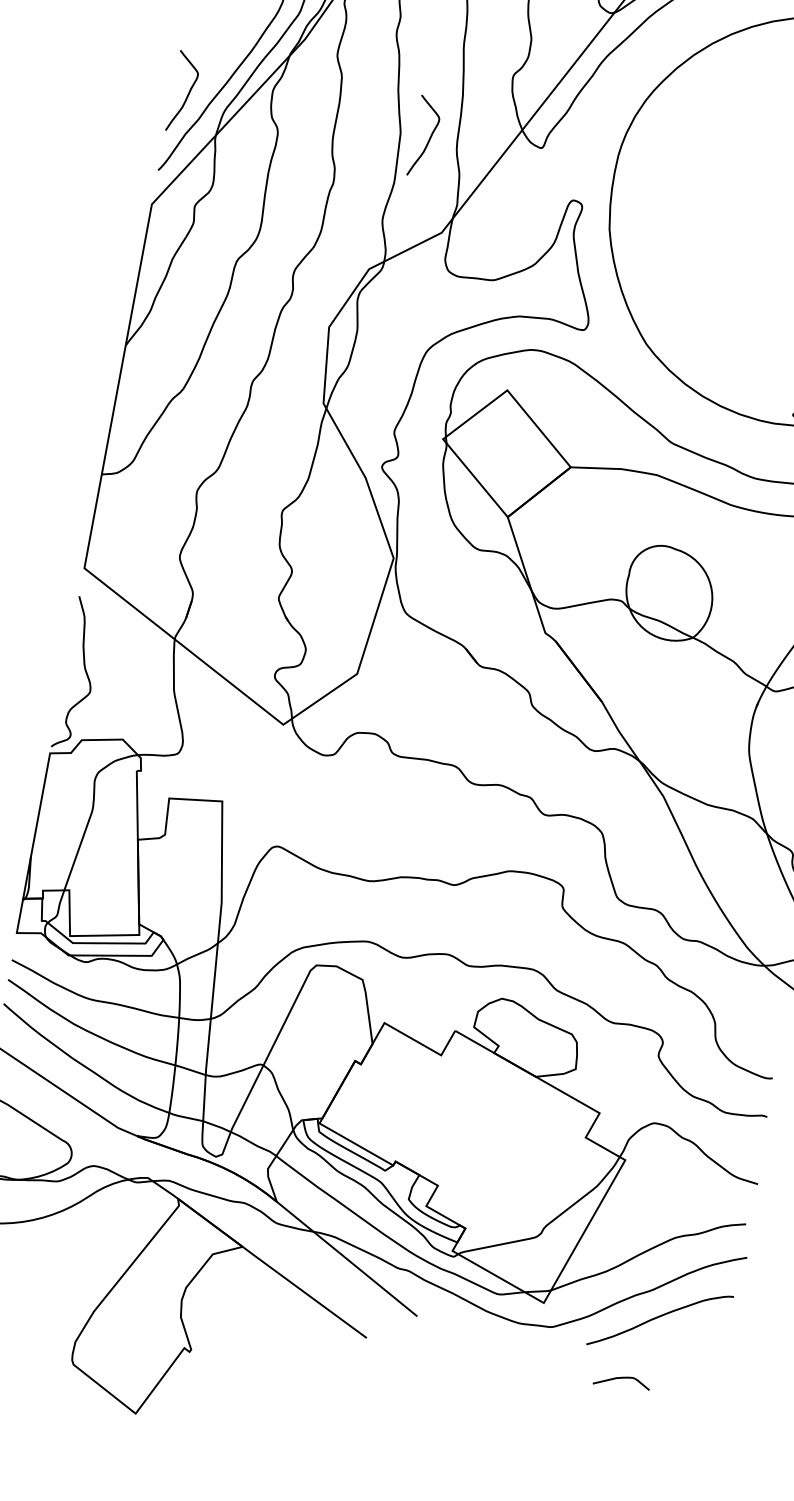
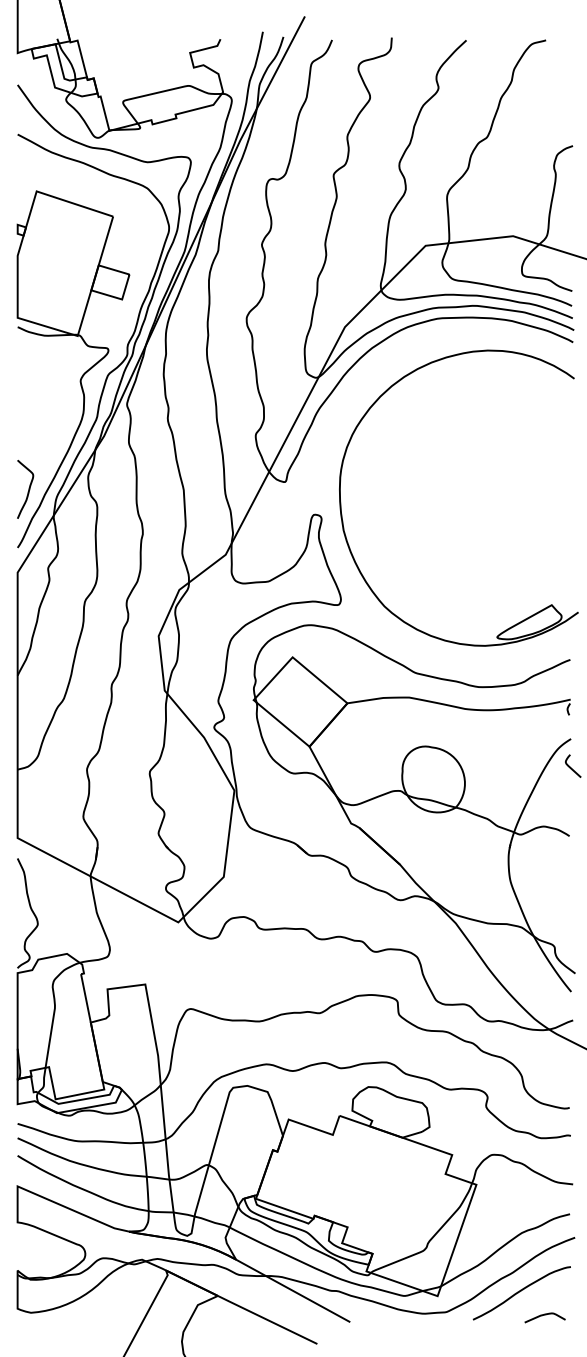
curve: (427, 140) -> (203, 491), removed
curve: (621, 1378) -> (544, 1315), moved

